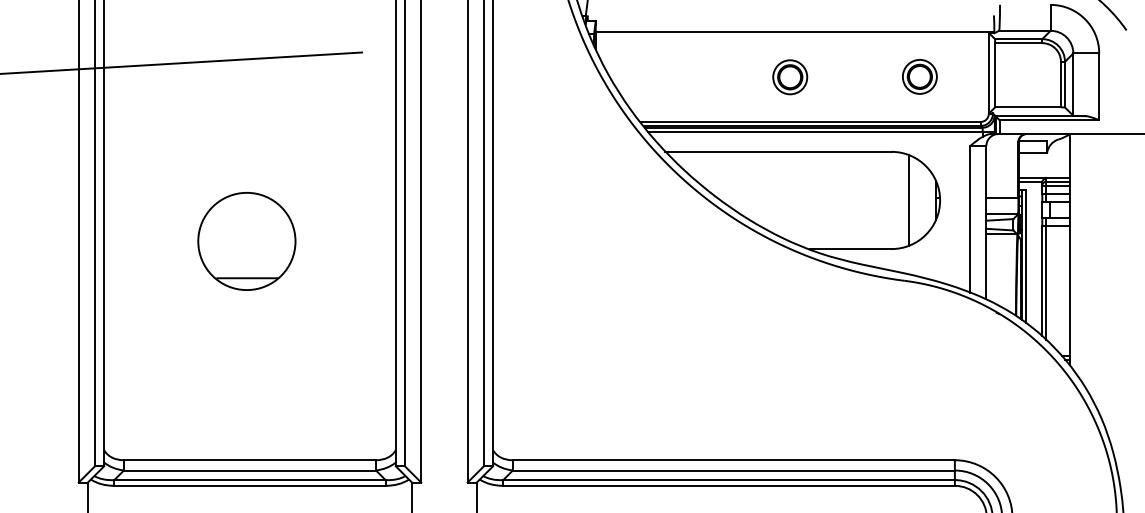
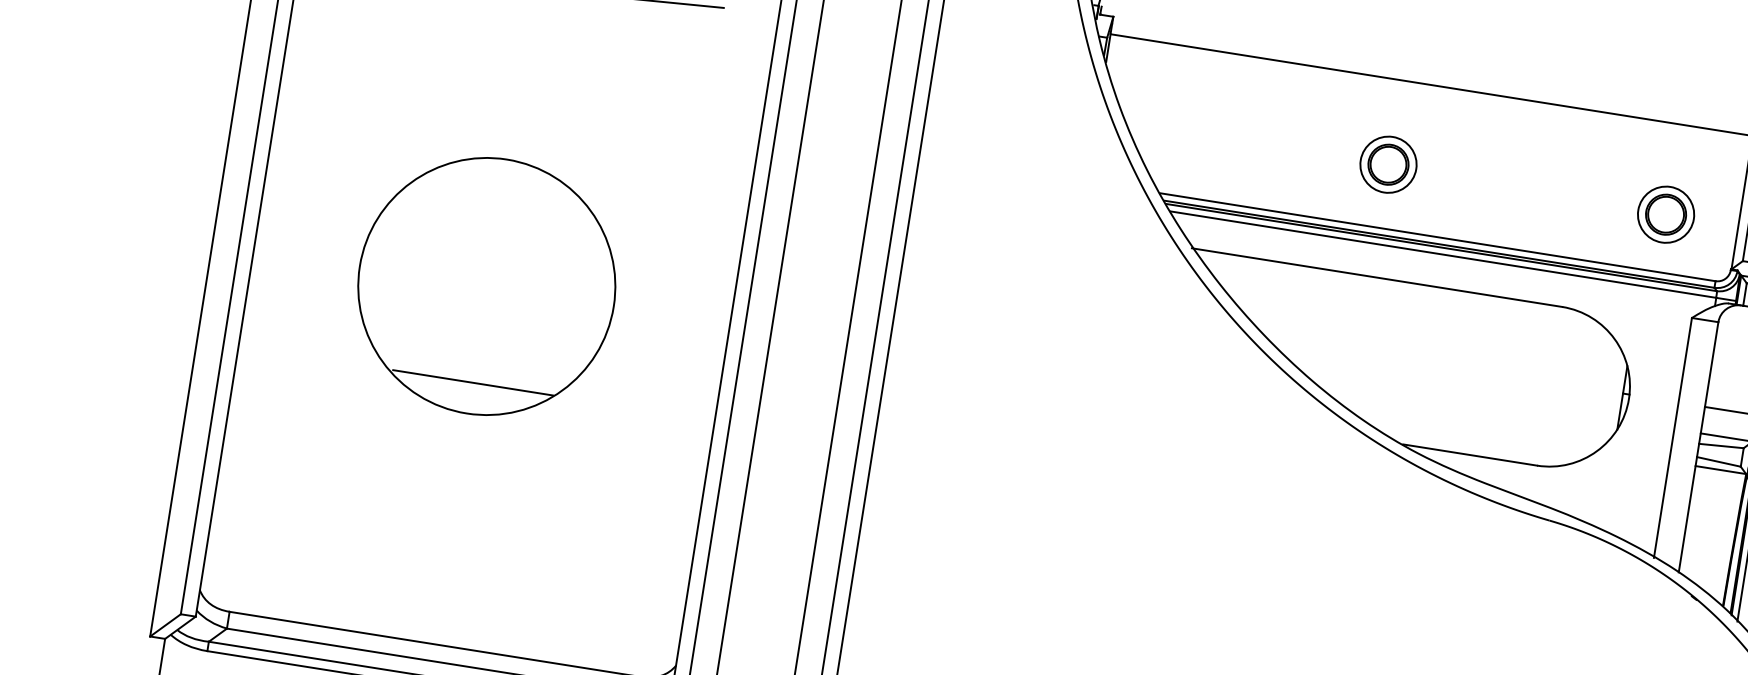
part: (919, 76) -> (1665, 213), moved
part: (790, 77) -> (1388, 165), moved
line: (908, 200) -> (1577, 390), removed
part: (246, 241) -> (486, 286), size x1.6

